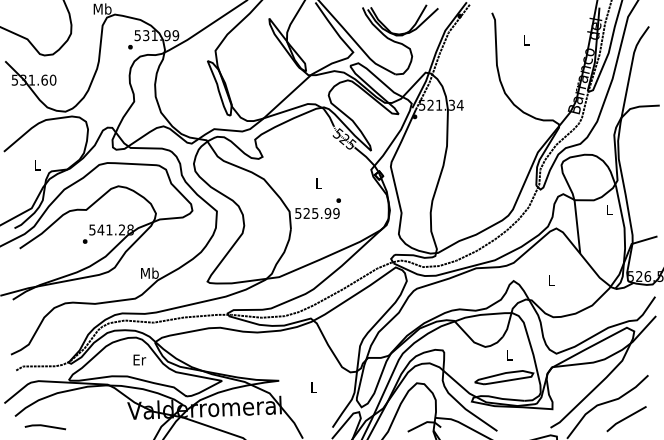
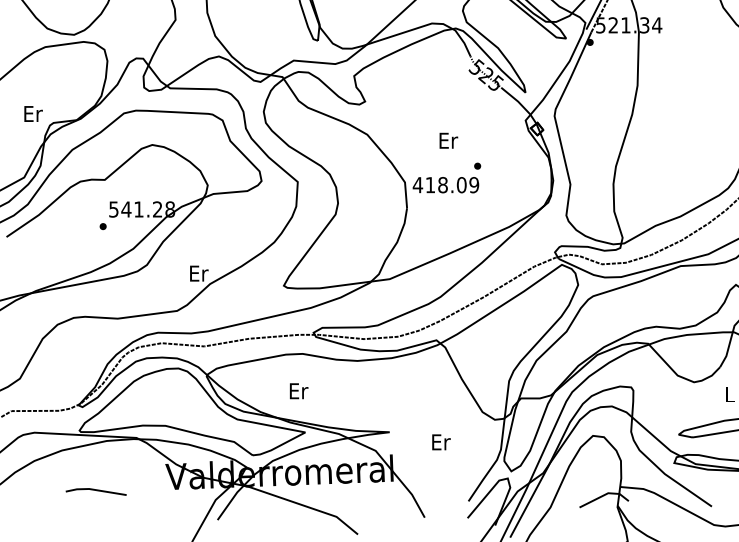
text: (37, 165) -> (32, 114), L -> Er
text: (319, 183) -> (449, 140), L -> Er
text: (312, 213) -> (438, 185), 525.99 -> 418.09
text: (149, 272) -> (198, 272), Mb -> Er
text: (139, 359) -> (298, 390), moved
text: (314, 387) -> (441, 442), L -> Er
line: (45, 426) -> (96, 490), moved

